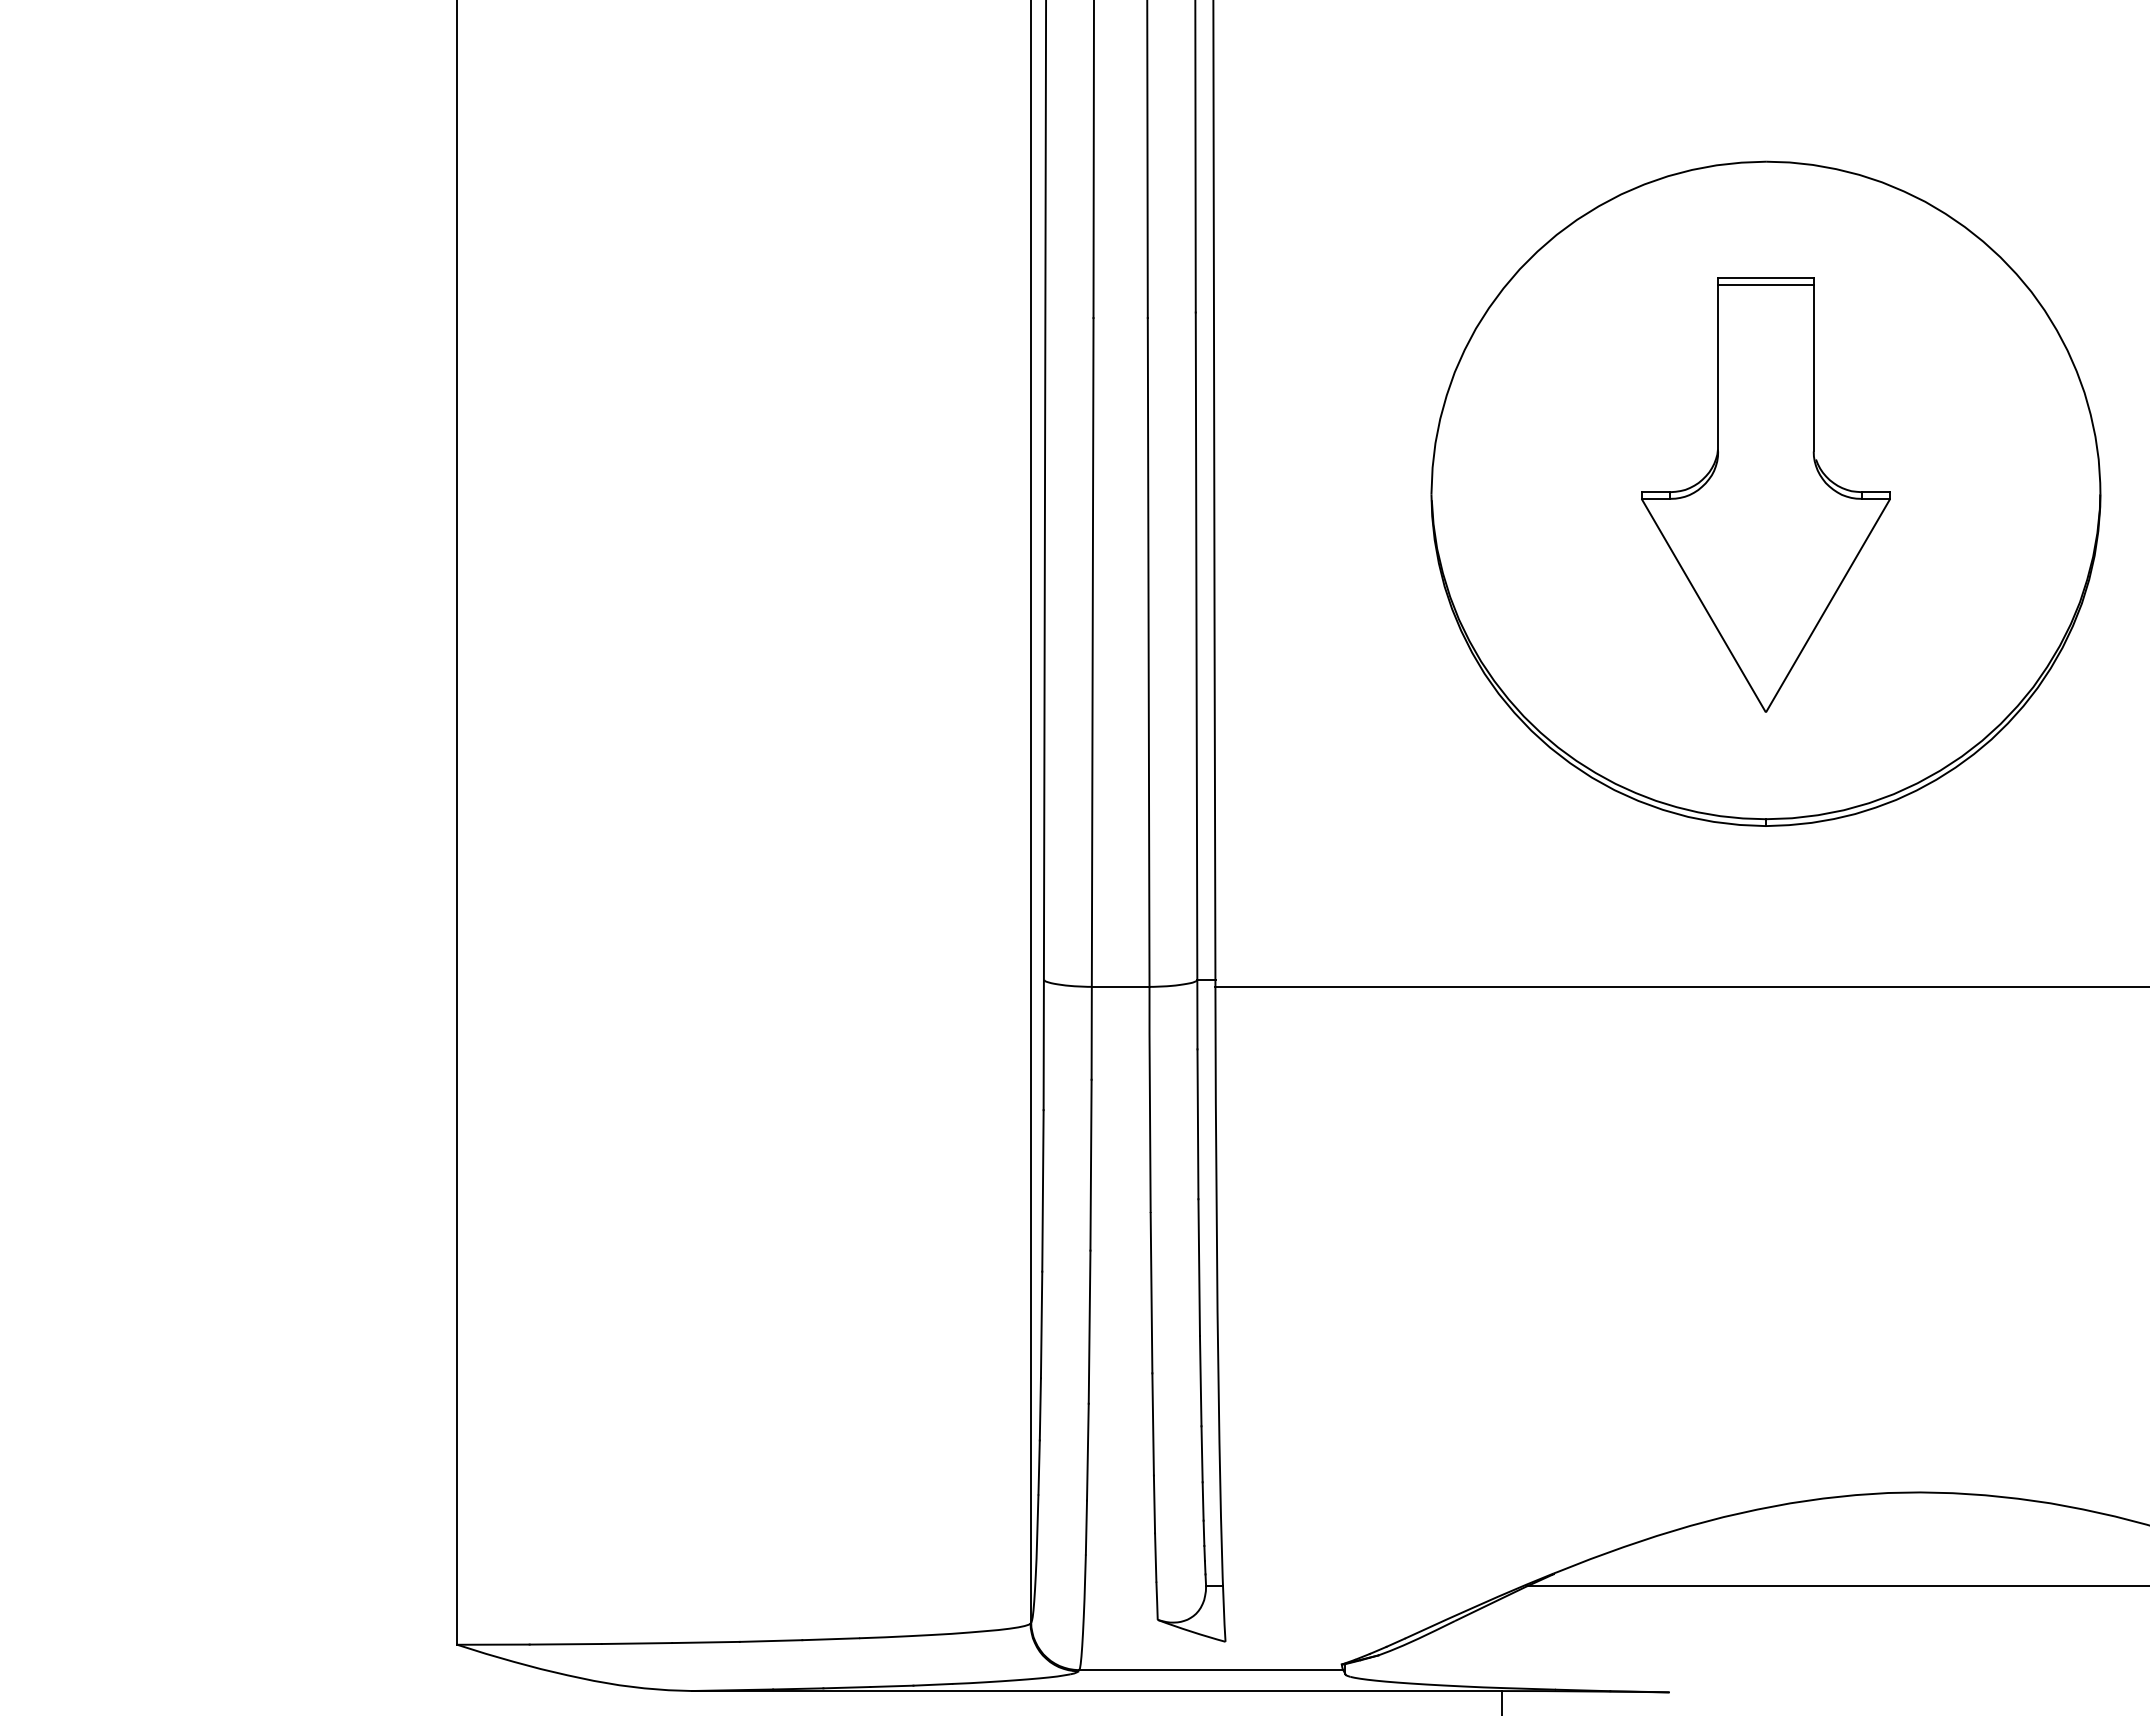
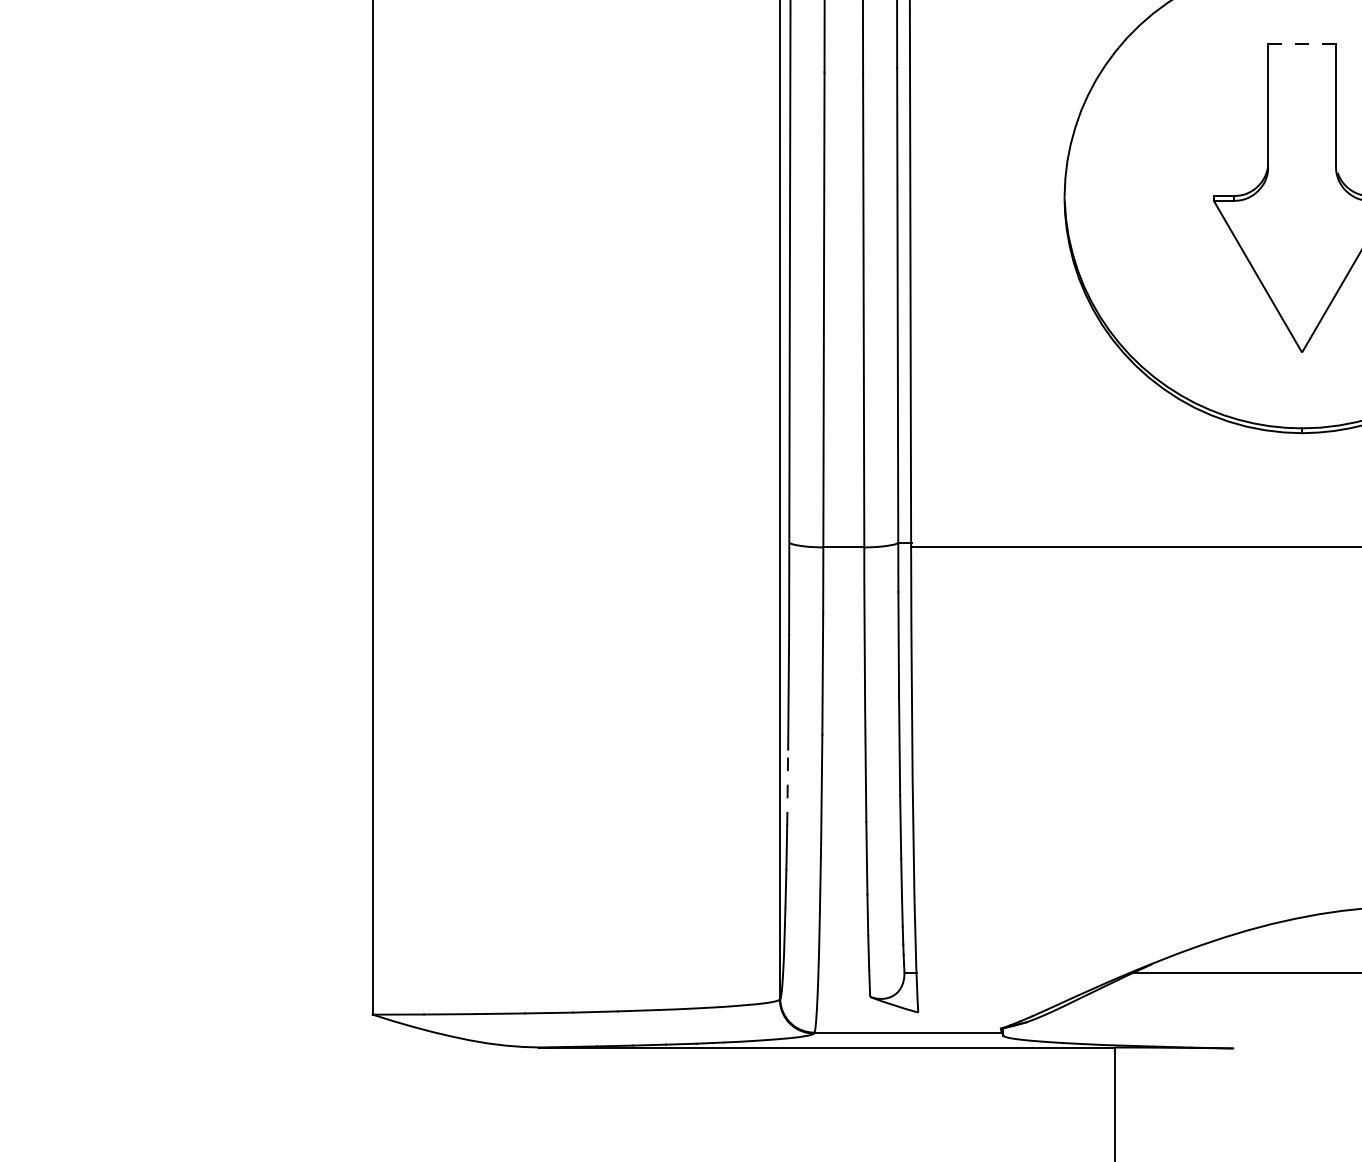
line: (1765, 278) -> (1301, 44), solid -> dashed
line: (1765, 285) -> (1301, 49), removed
line: (1041, 1324) -> (787, 787), solid -> dashed

